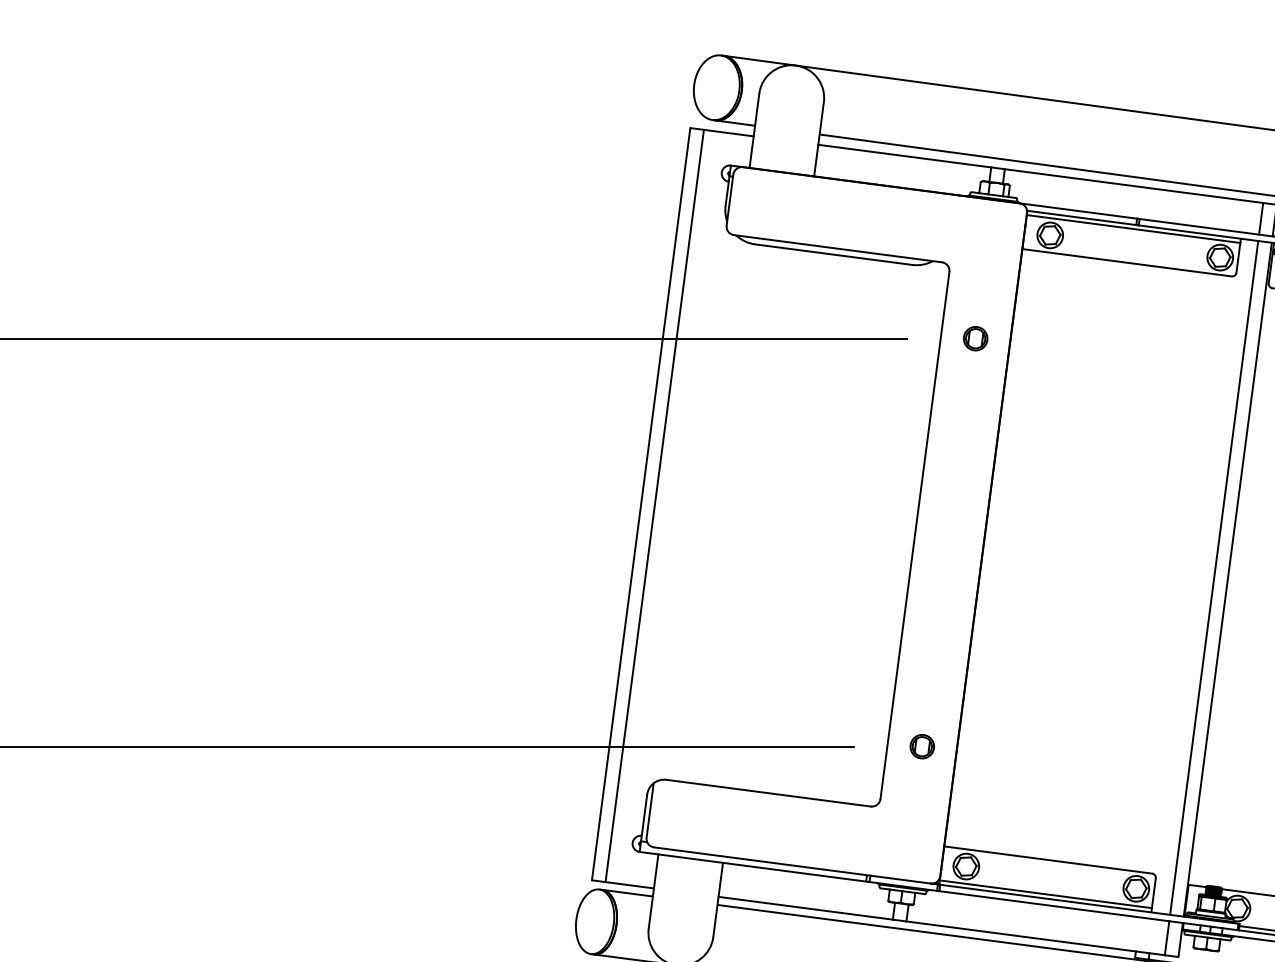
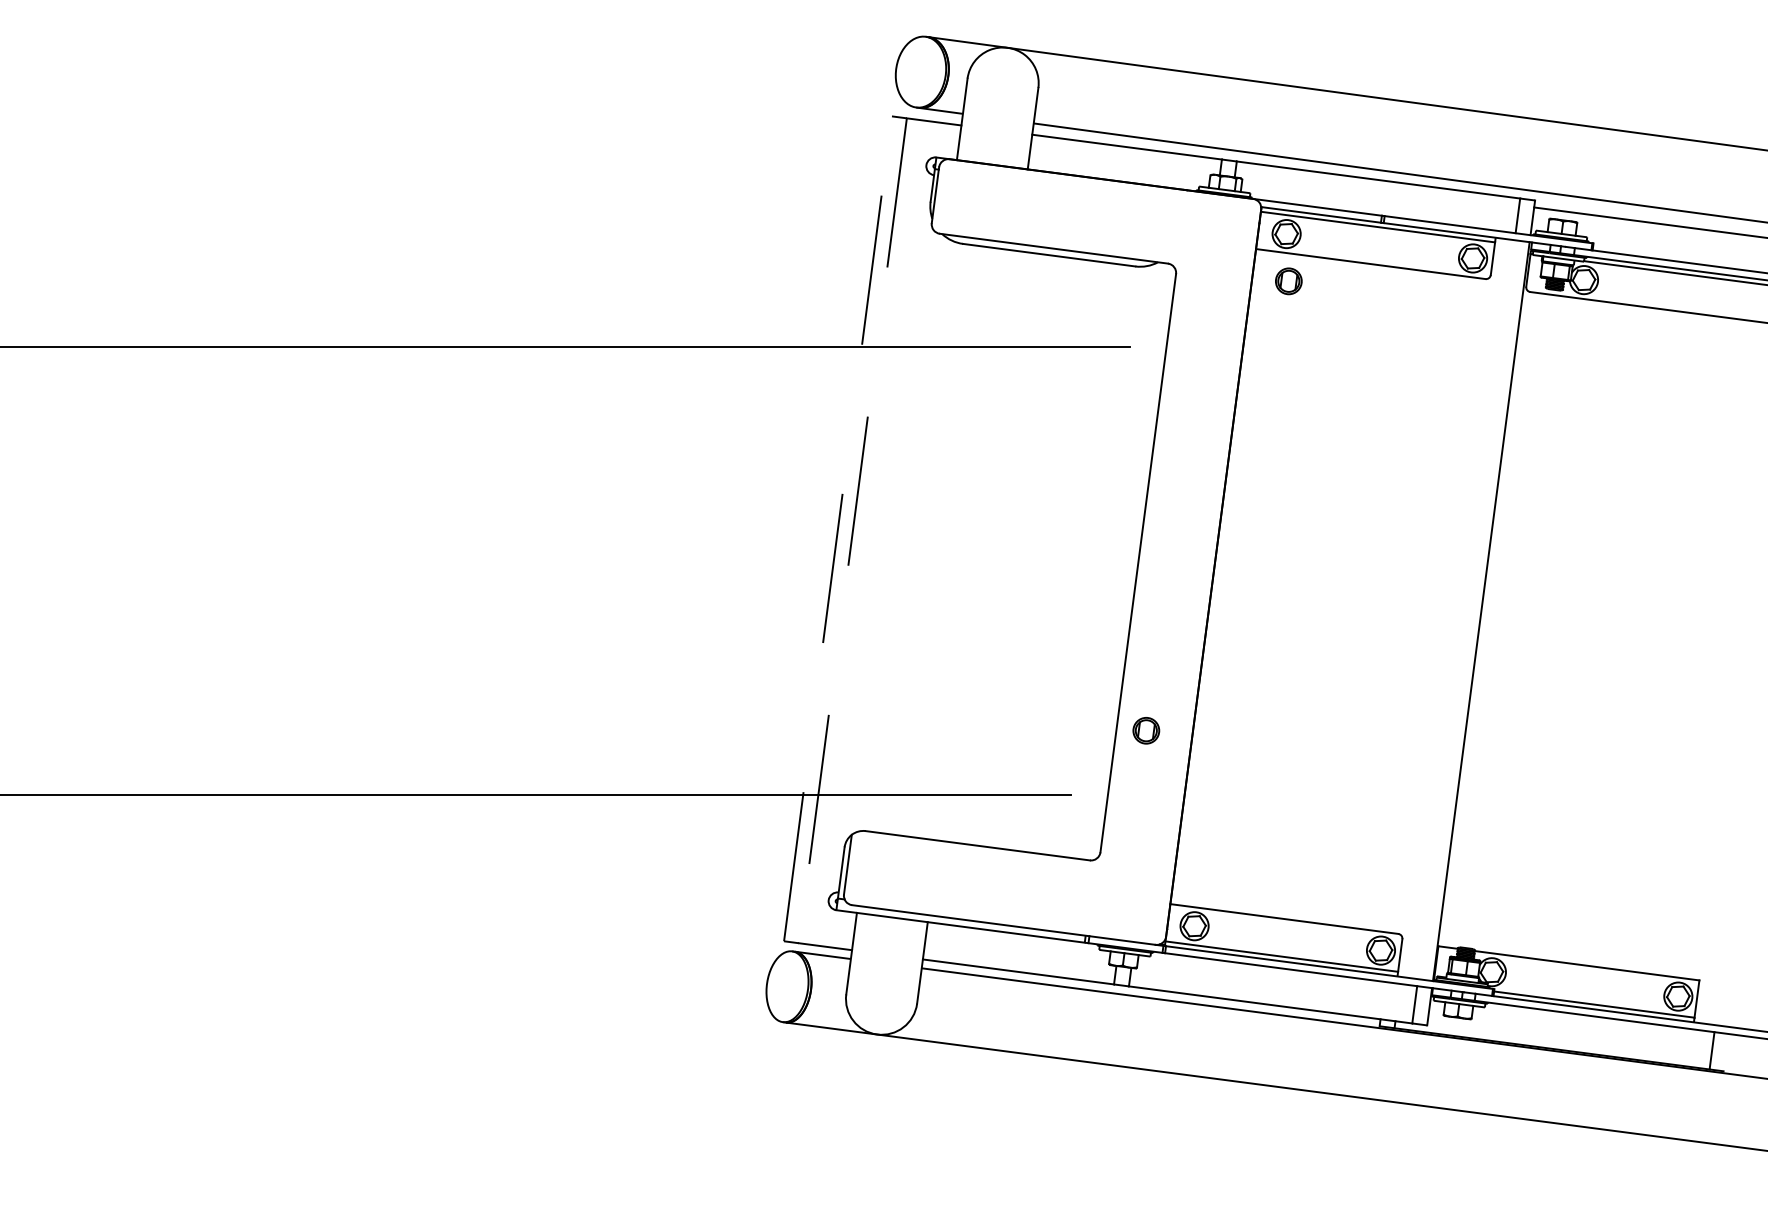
part: (975, 338) -> (1288, 281), moved
line: (641, 503) -> (838, 528), solid -> dashed
line: (654, 505) -> (852, 530), solid -> dashed
line: (1214, 577) -> (1466, 609), removed
part: (922, 746) -> (1146, 730), moved

